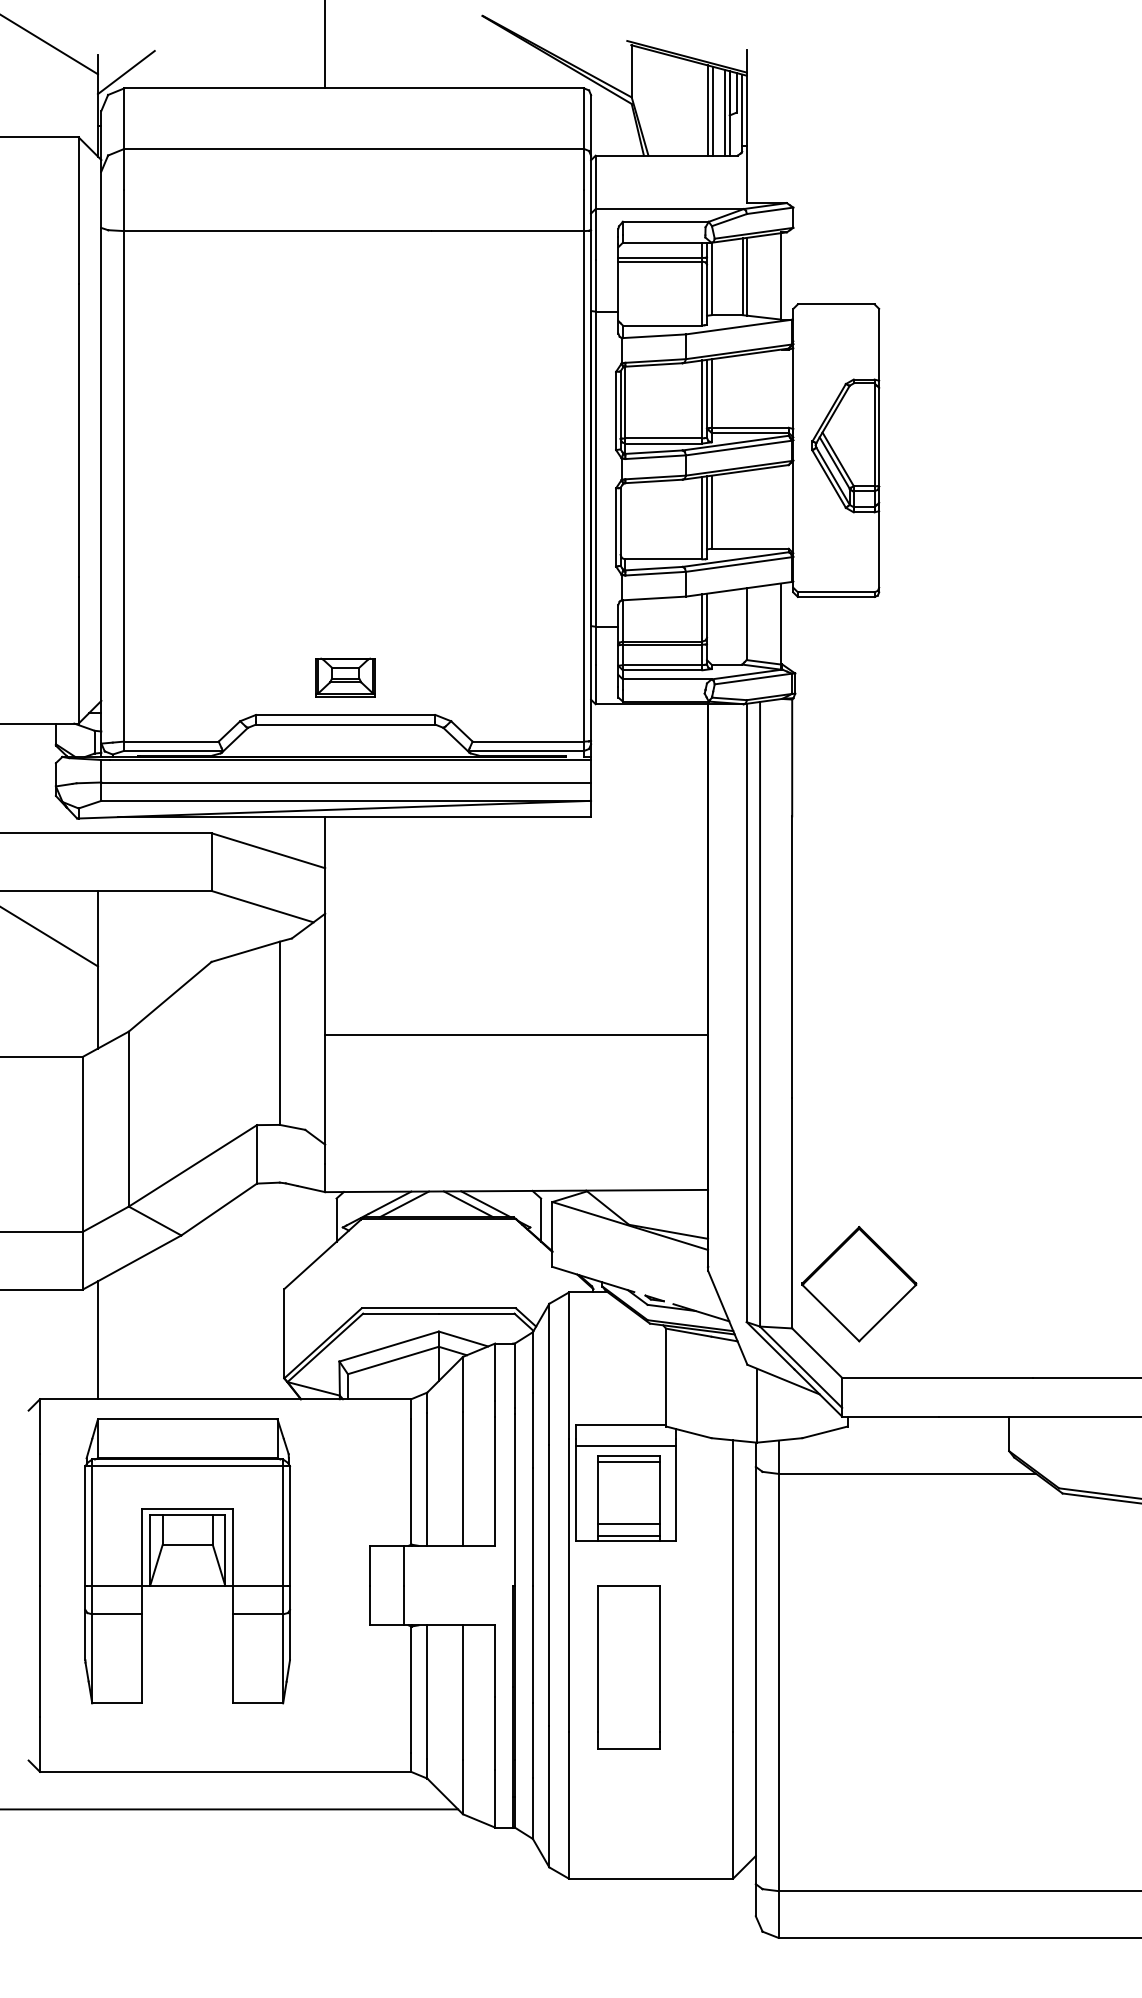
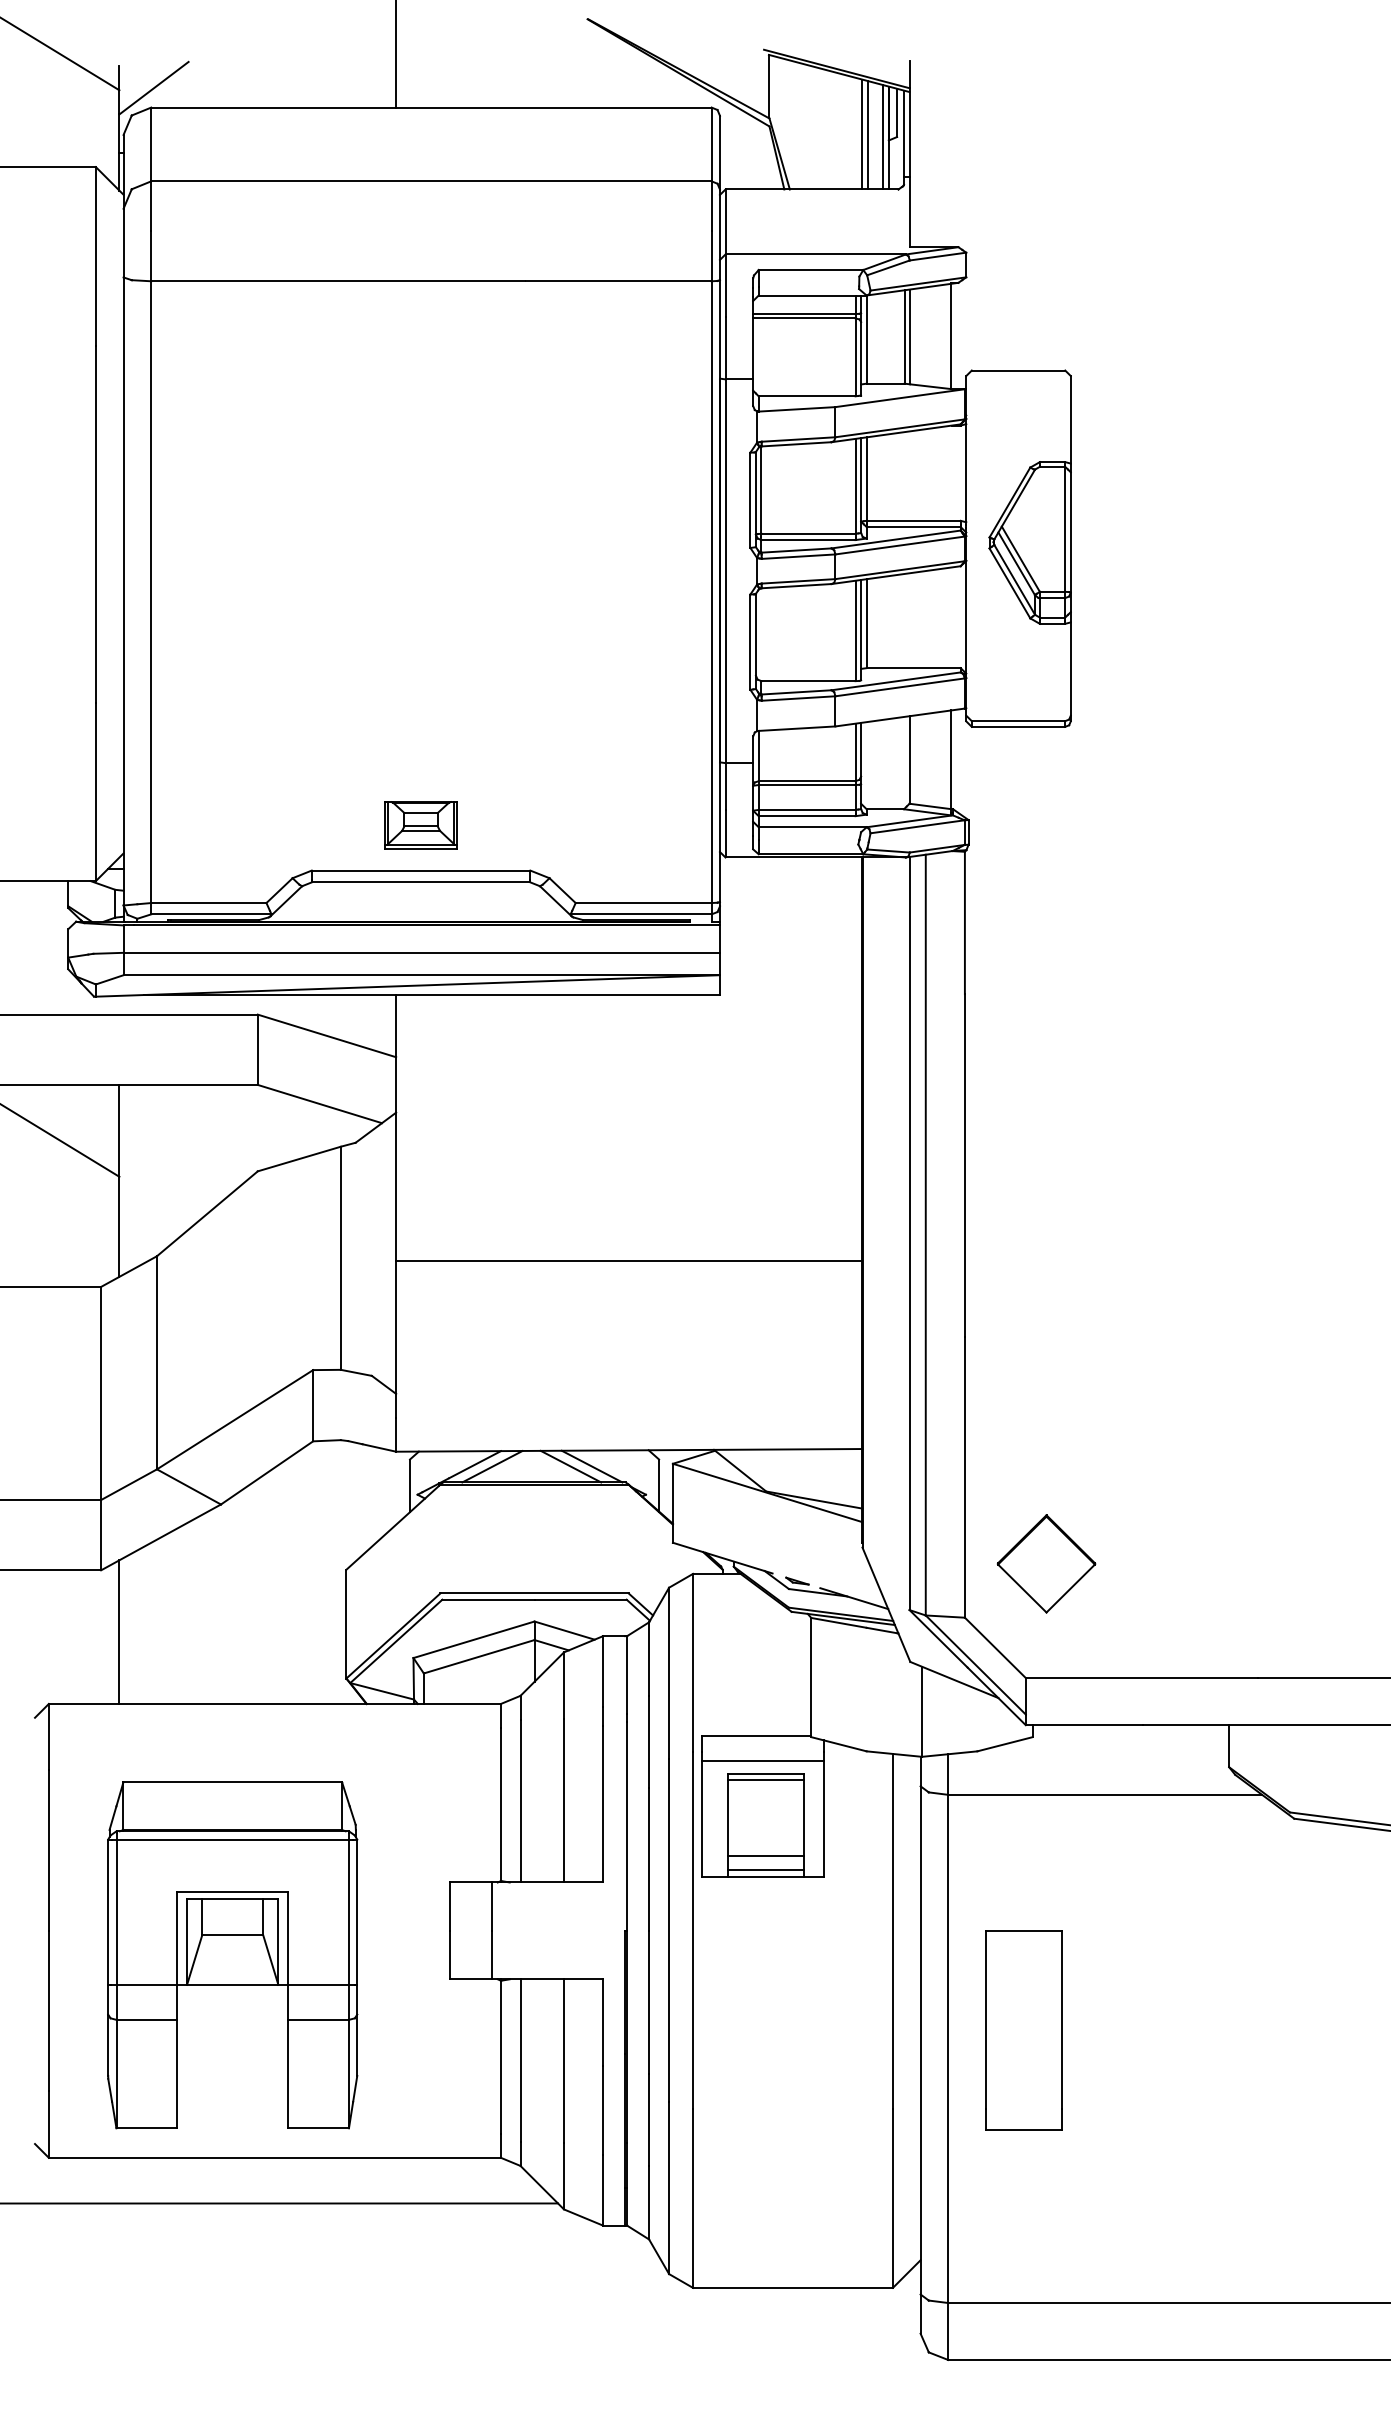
part: (859, 1283) -> (1046, 1563), size x0.7
part: (187, 1561) -> (232, 1955), moved
part: (628, 1667) -> (1023, 2030), moved

